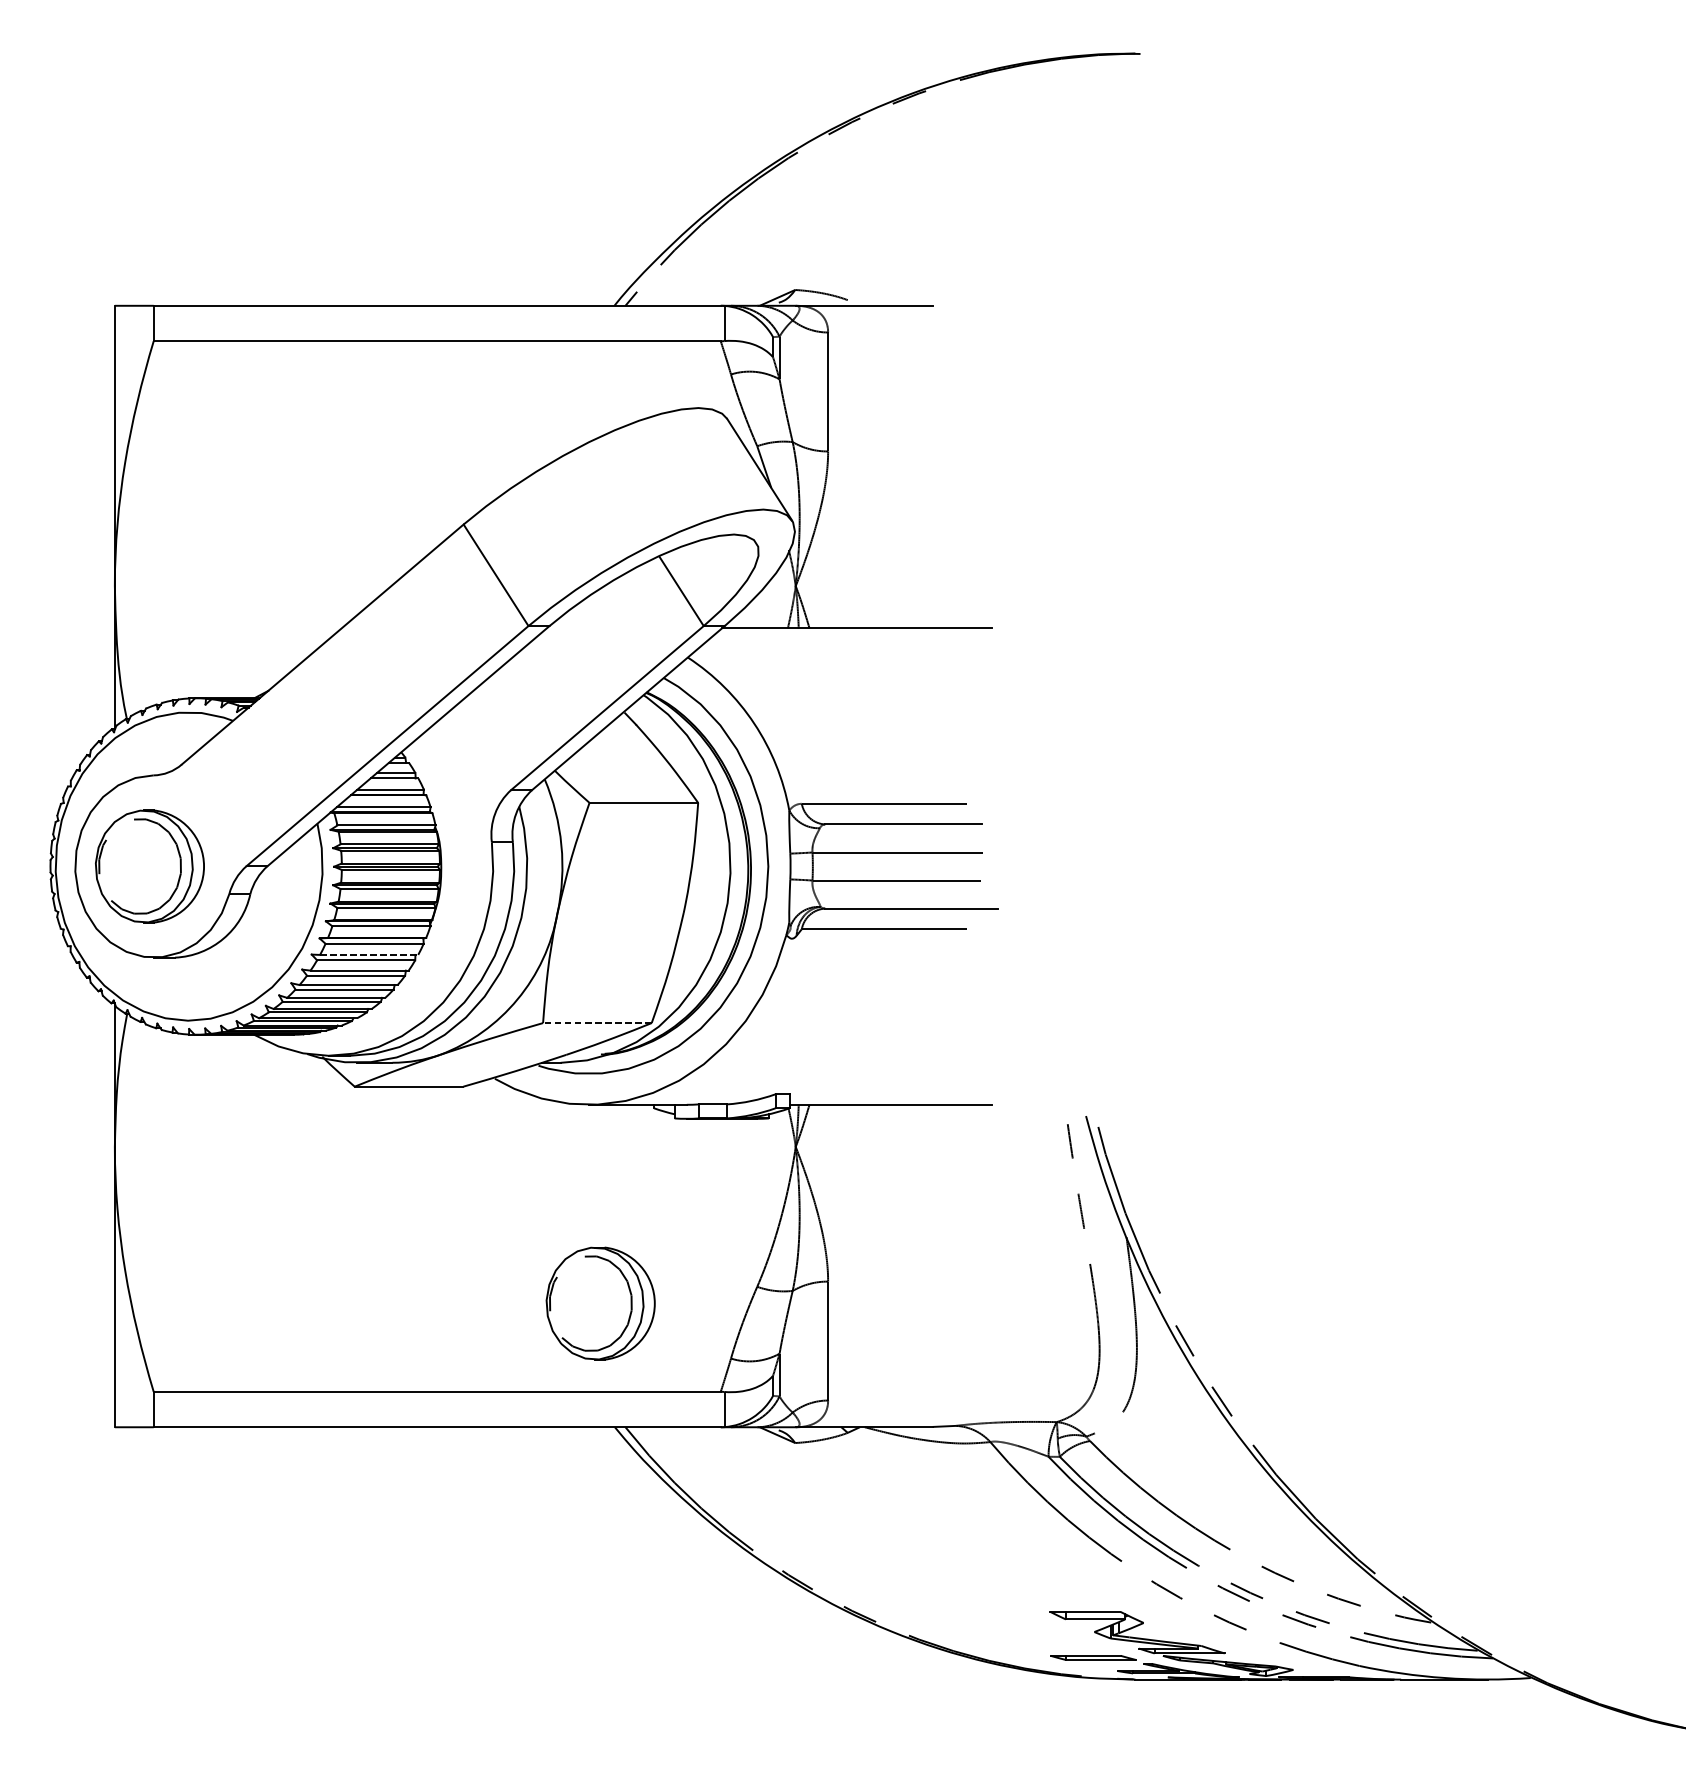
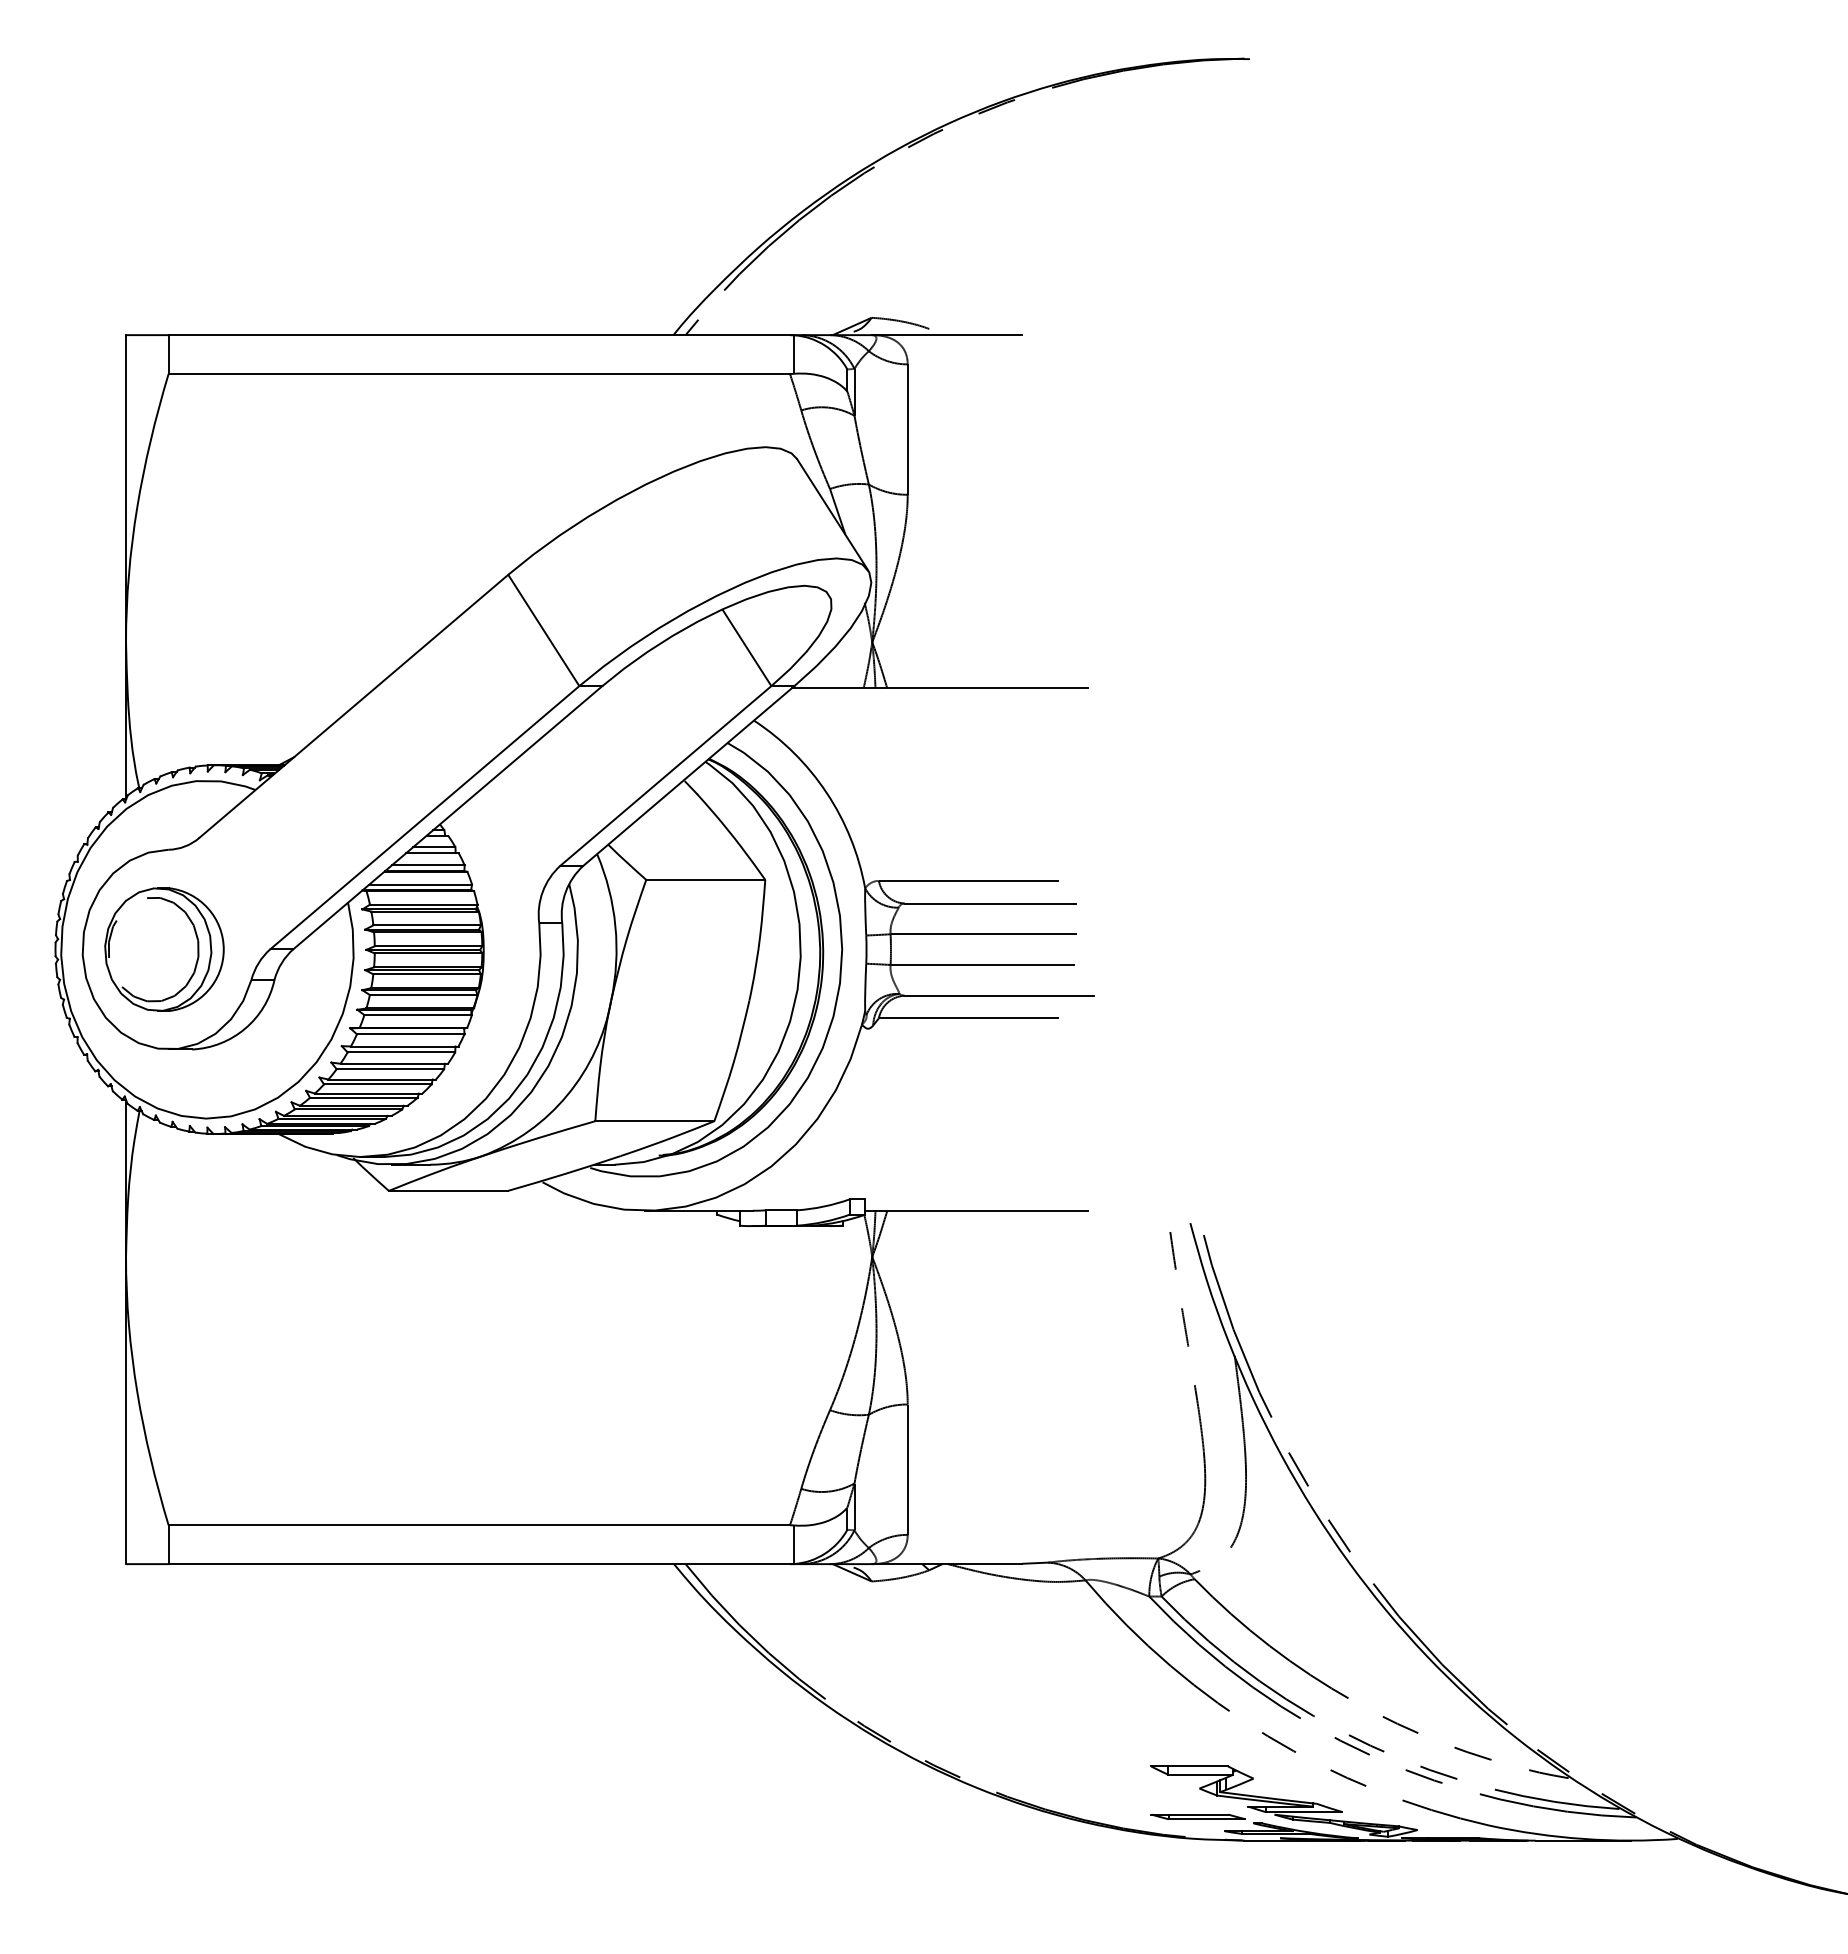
line: (368, 954) -> (404, 1046), dashed -> solid
line: (597, 1023) -> (654, 1121), dashed -> solid
part: (600, 1303) -> (658, 1428), removed

